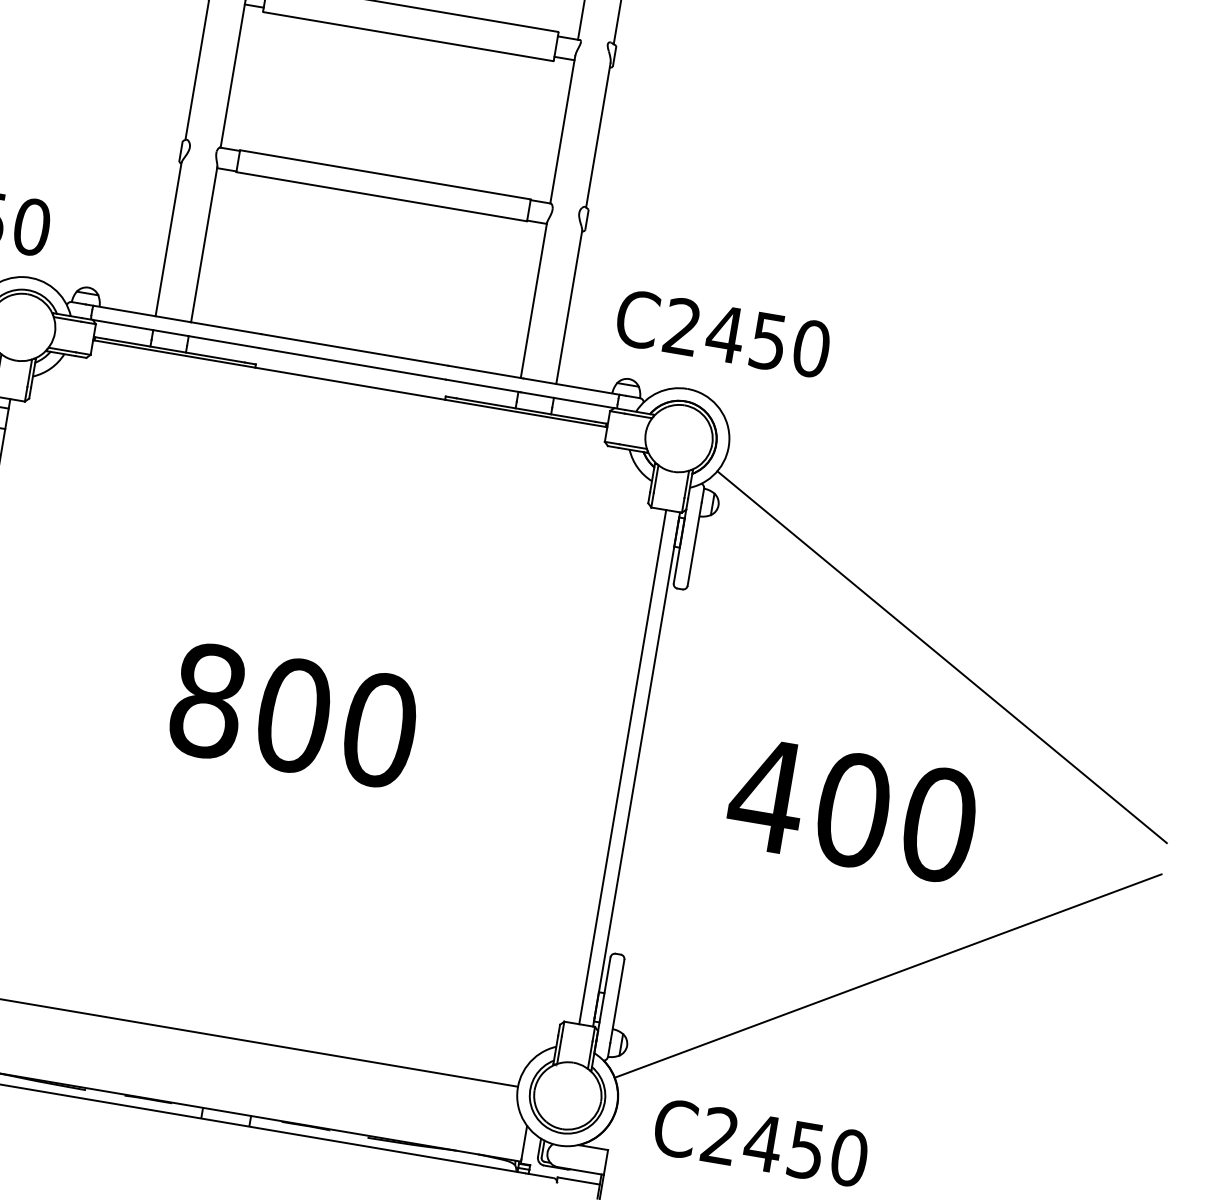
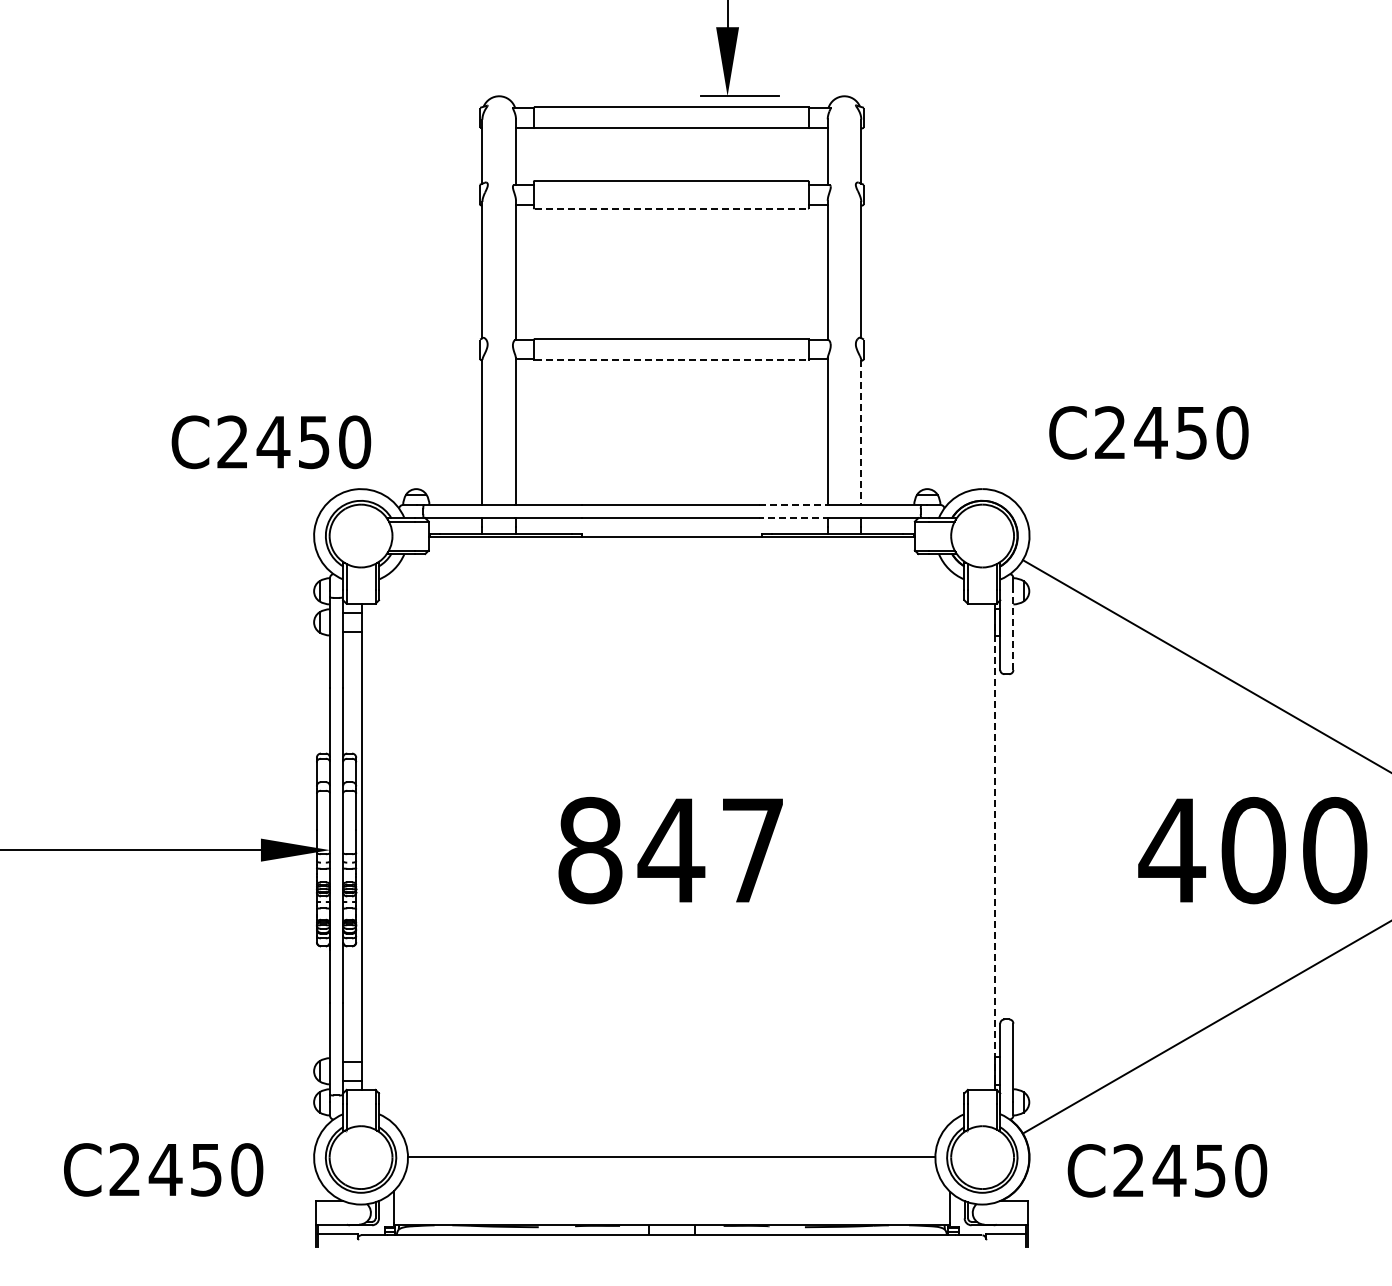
line: (408, 36) -> (671, 208), solid -> dashed
line: (382, 196) -> (672, 359), solid -> dashed
line: (569, 308) -> (861, 433), solid -> dashed
text: (722, 333) -> (1148, 432), moved
line: (485, 371) -> (794, 504), solid -> dashed
line: (483, 386) -> (794, 518), solid -> dashed
line: (694, 543) -> (1013, 630), solid -> dashed
text: (336, 722) -> (711, 850), 800 -> 847
line: (622, 766) -> (981, 846), removed
line: (637, 769) -> (995, 846), solid -> dashed
text: (852, 809) -> (1252, 850), moved

